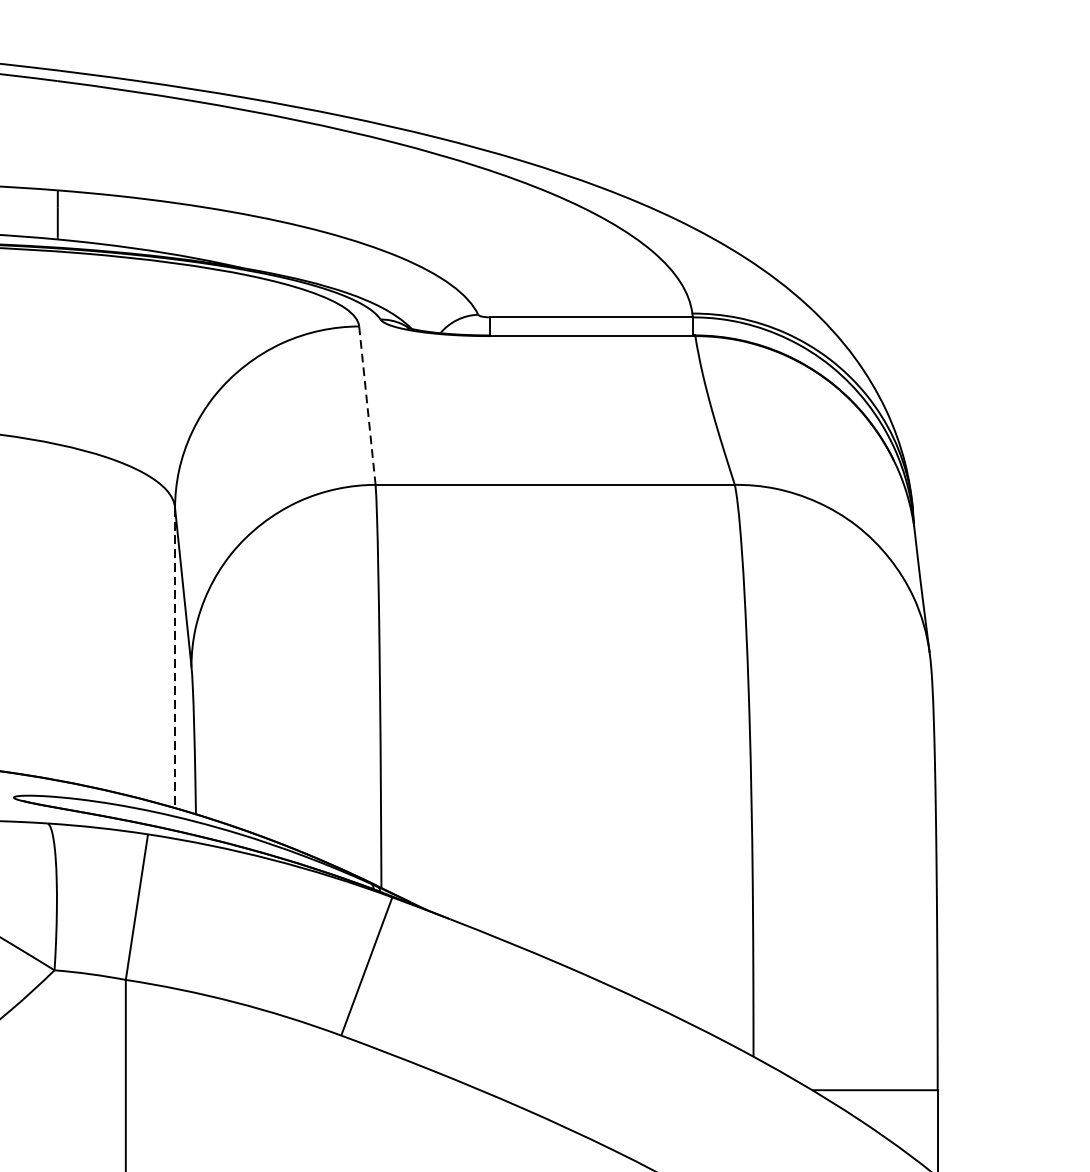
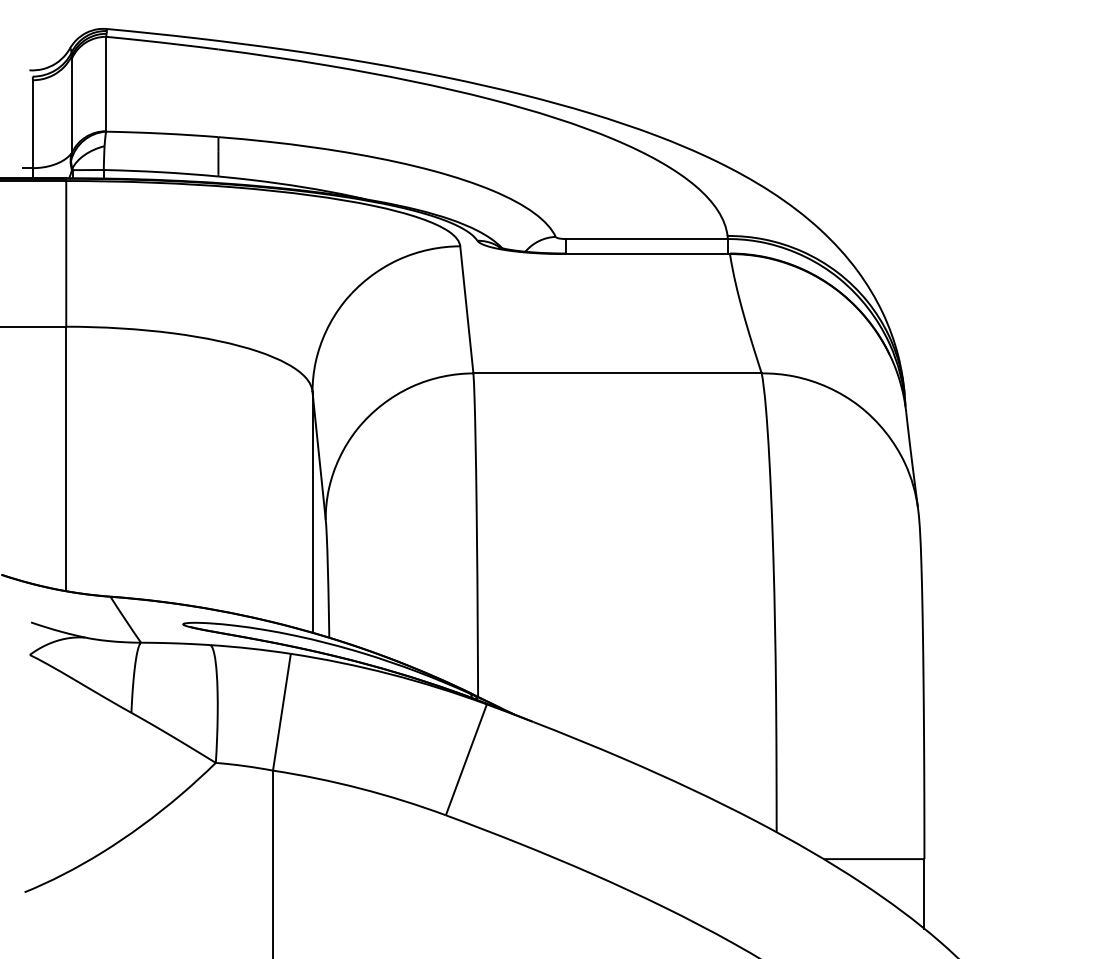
line: (366, 405) -> (466, 309), dashed -> solid
line: (175, 658) -> (312, 512), dashed -> solid

